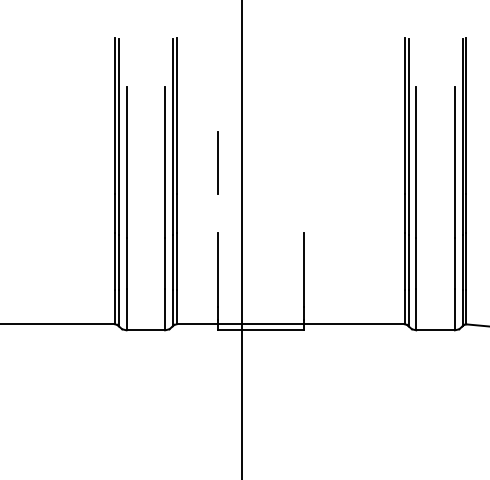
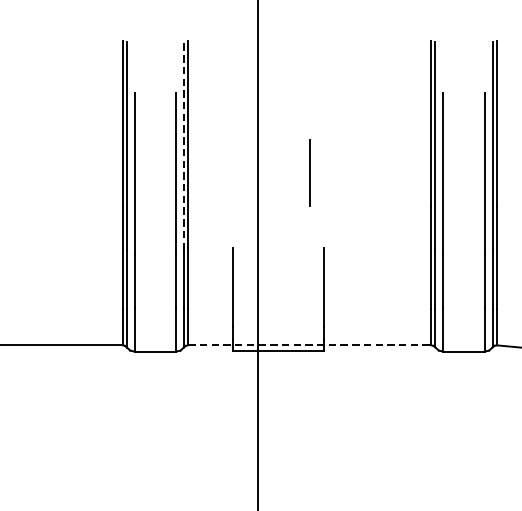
line: (172, 137) -> (183, 146), solid -> dashed
line: (217, 162) -> (309, 172), moved
line: (291, 324) -> (310, 345), solid -> dashed

